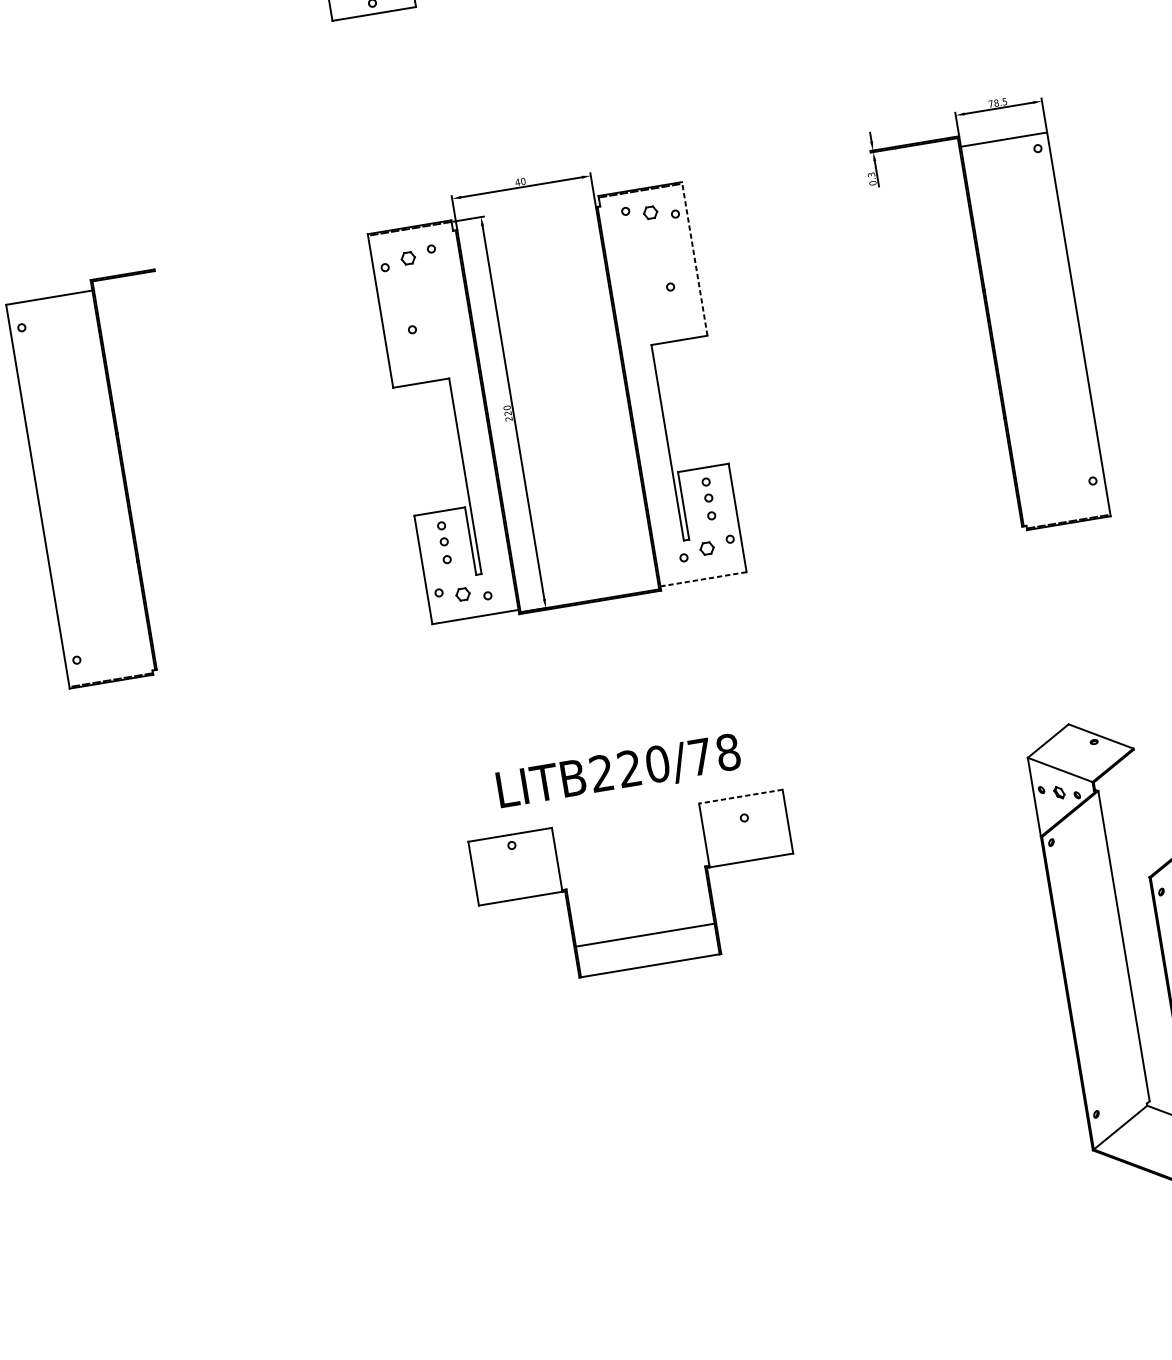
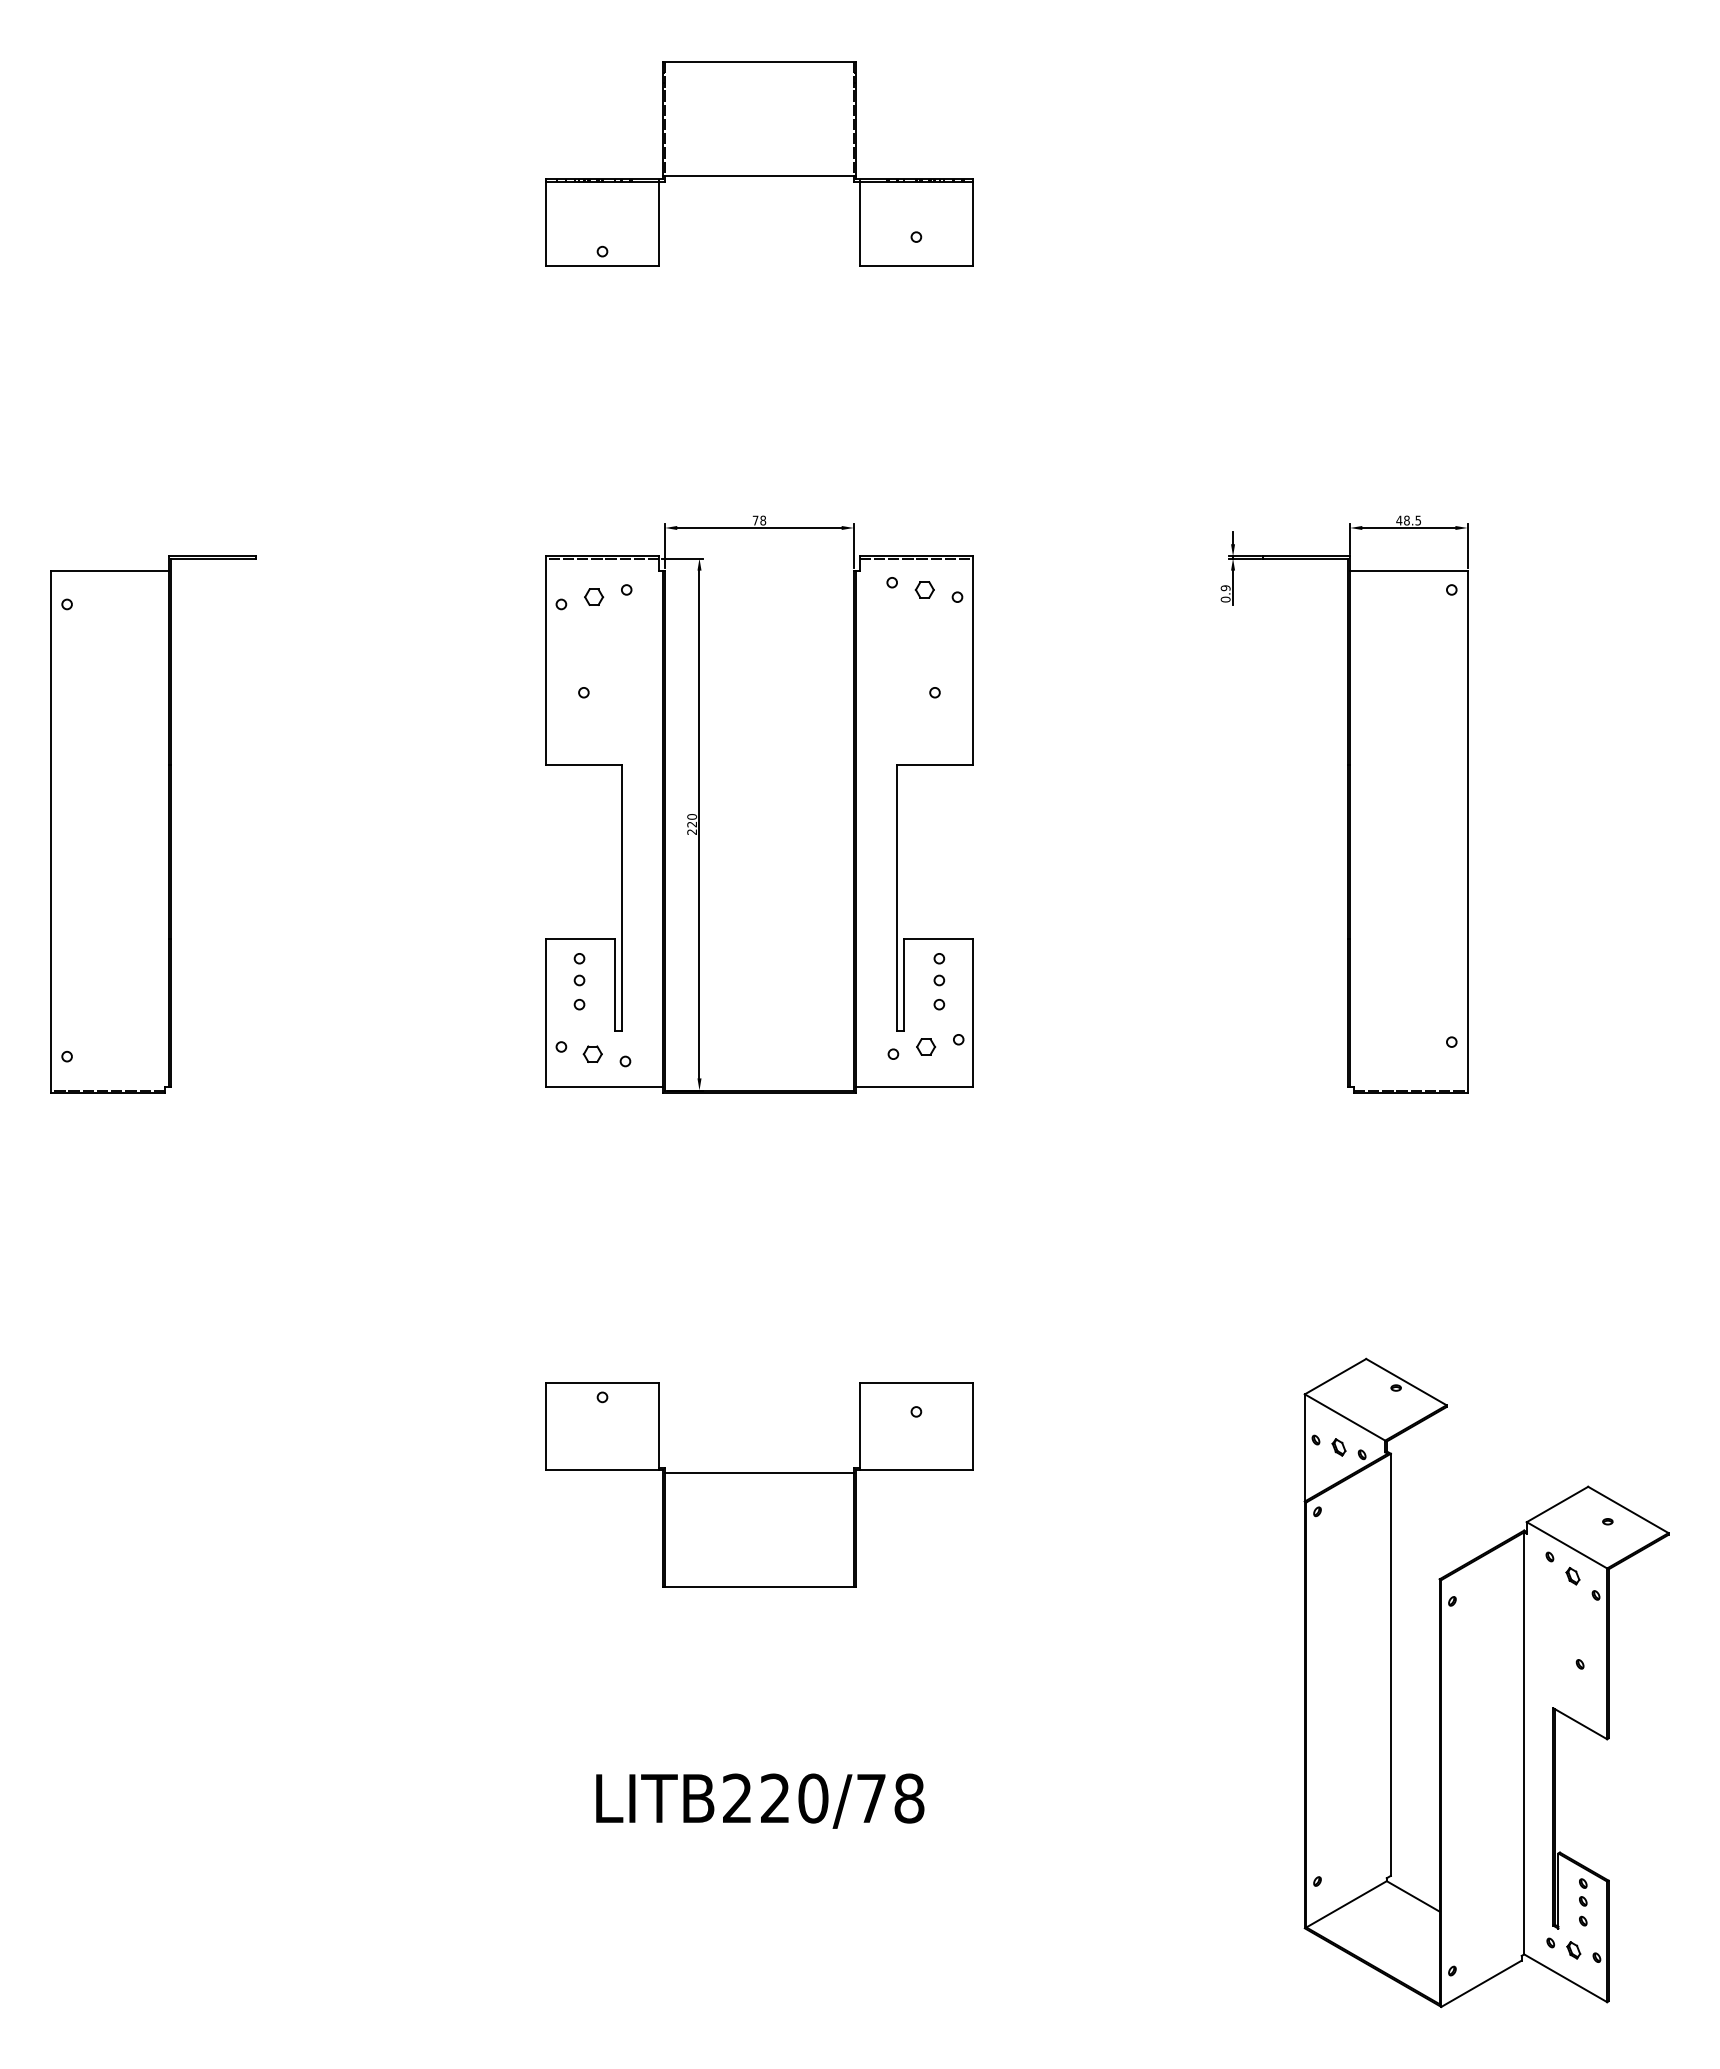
text: (991, 103) -> (1399, 520), 78.5 -> 48.5
text: (871, 175) -> (1225, 588), 0.3 -> 0.9
text: (520, 181) -> (759, 520), 40 -> 78
line: (694, 258) -> (973, 660), dashed -> solid
line: (703, 579) -> (914, 1086), dashed -> solid
text: (619, 771) -> (760, 1800), moved
line: (740, 796) -> (916, 1382), dashed -> solid
line: (645, 935) -> (759, 1473), moved

